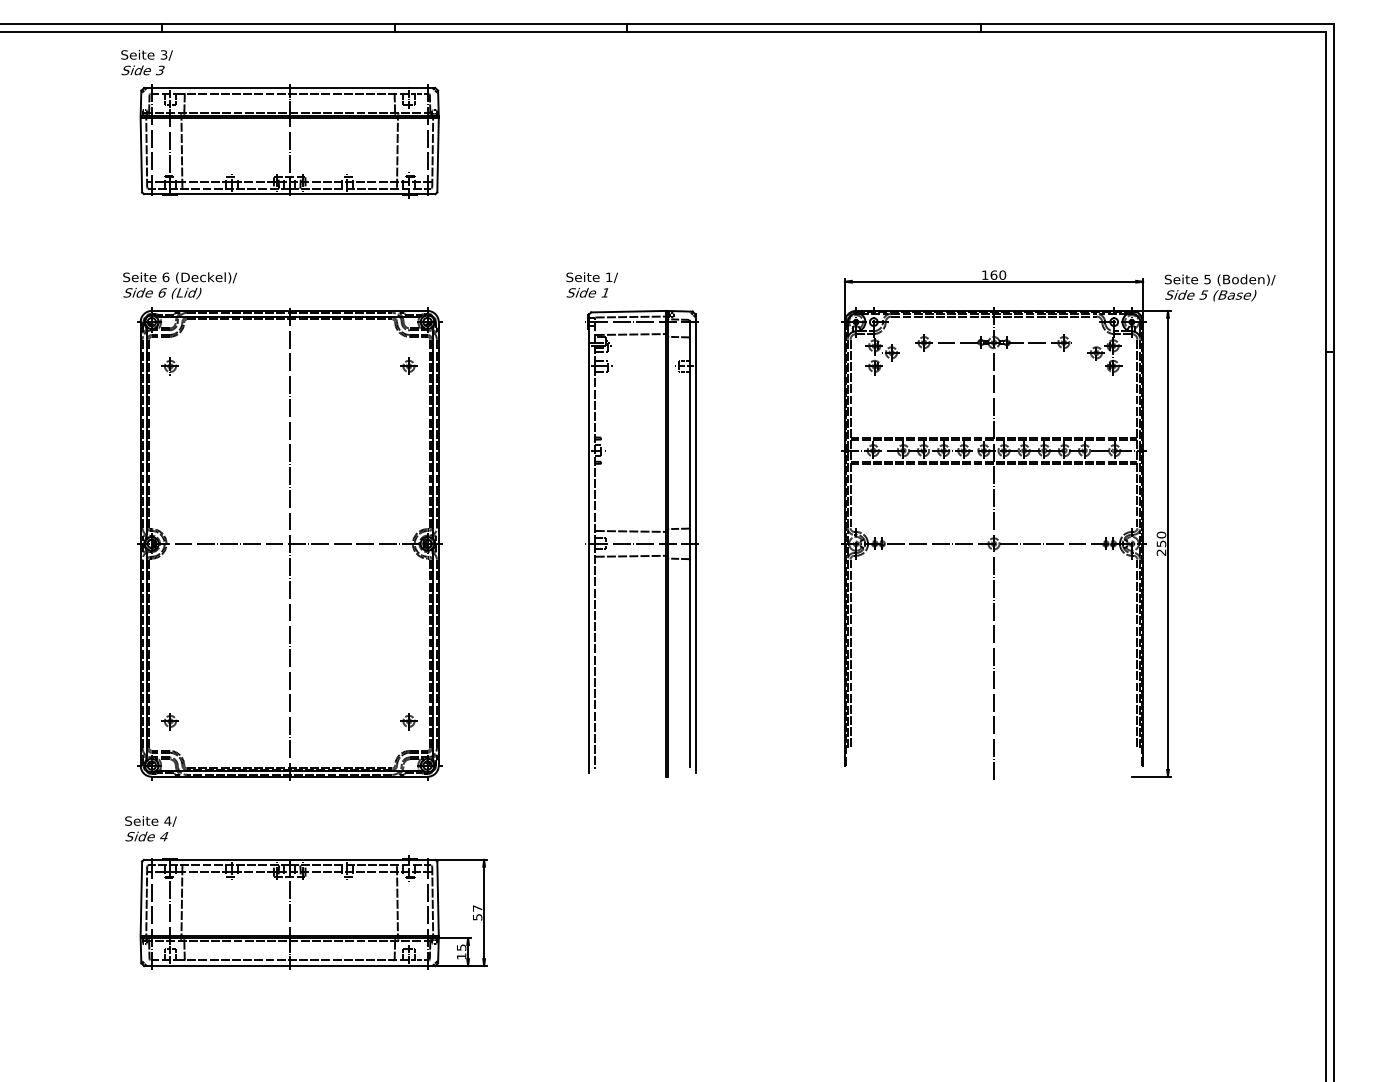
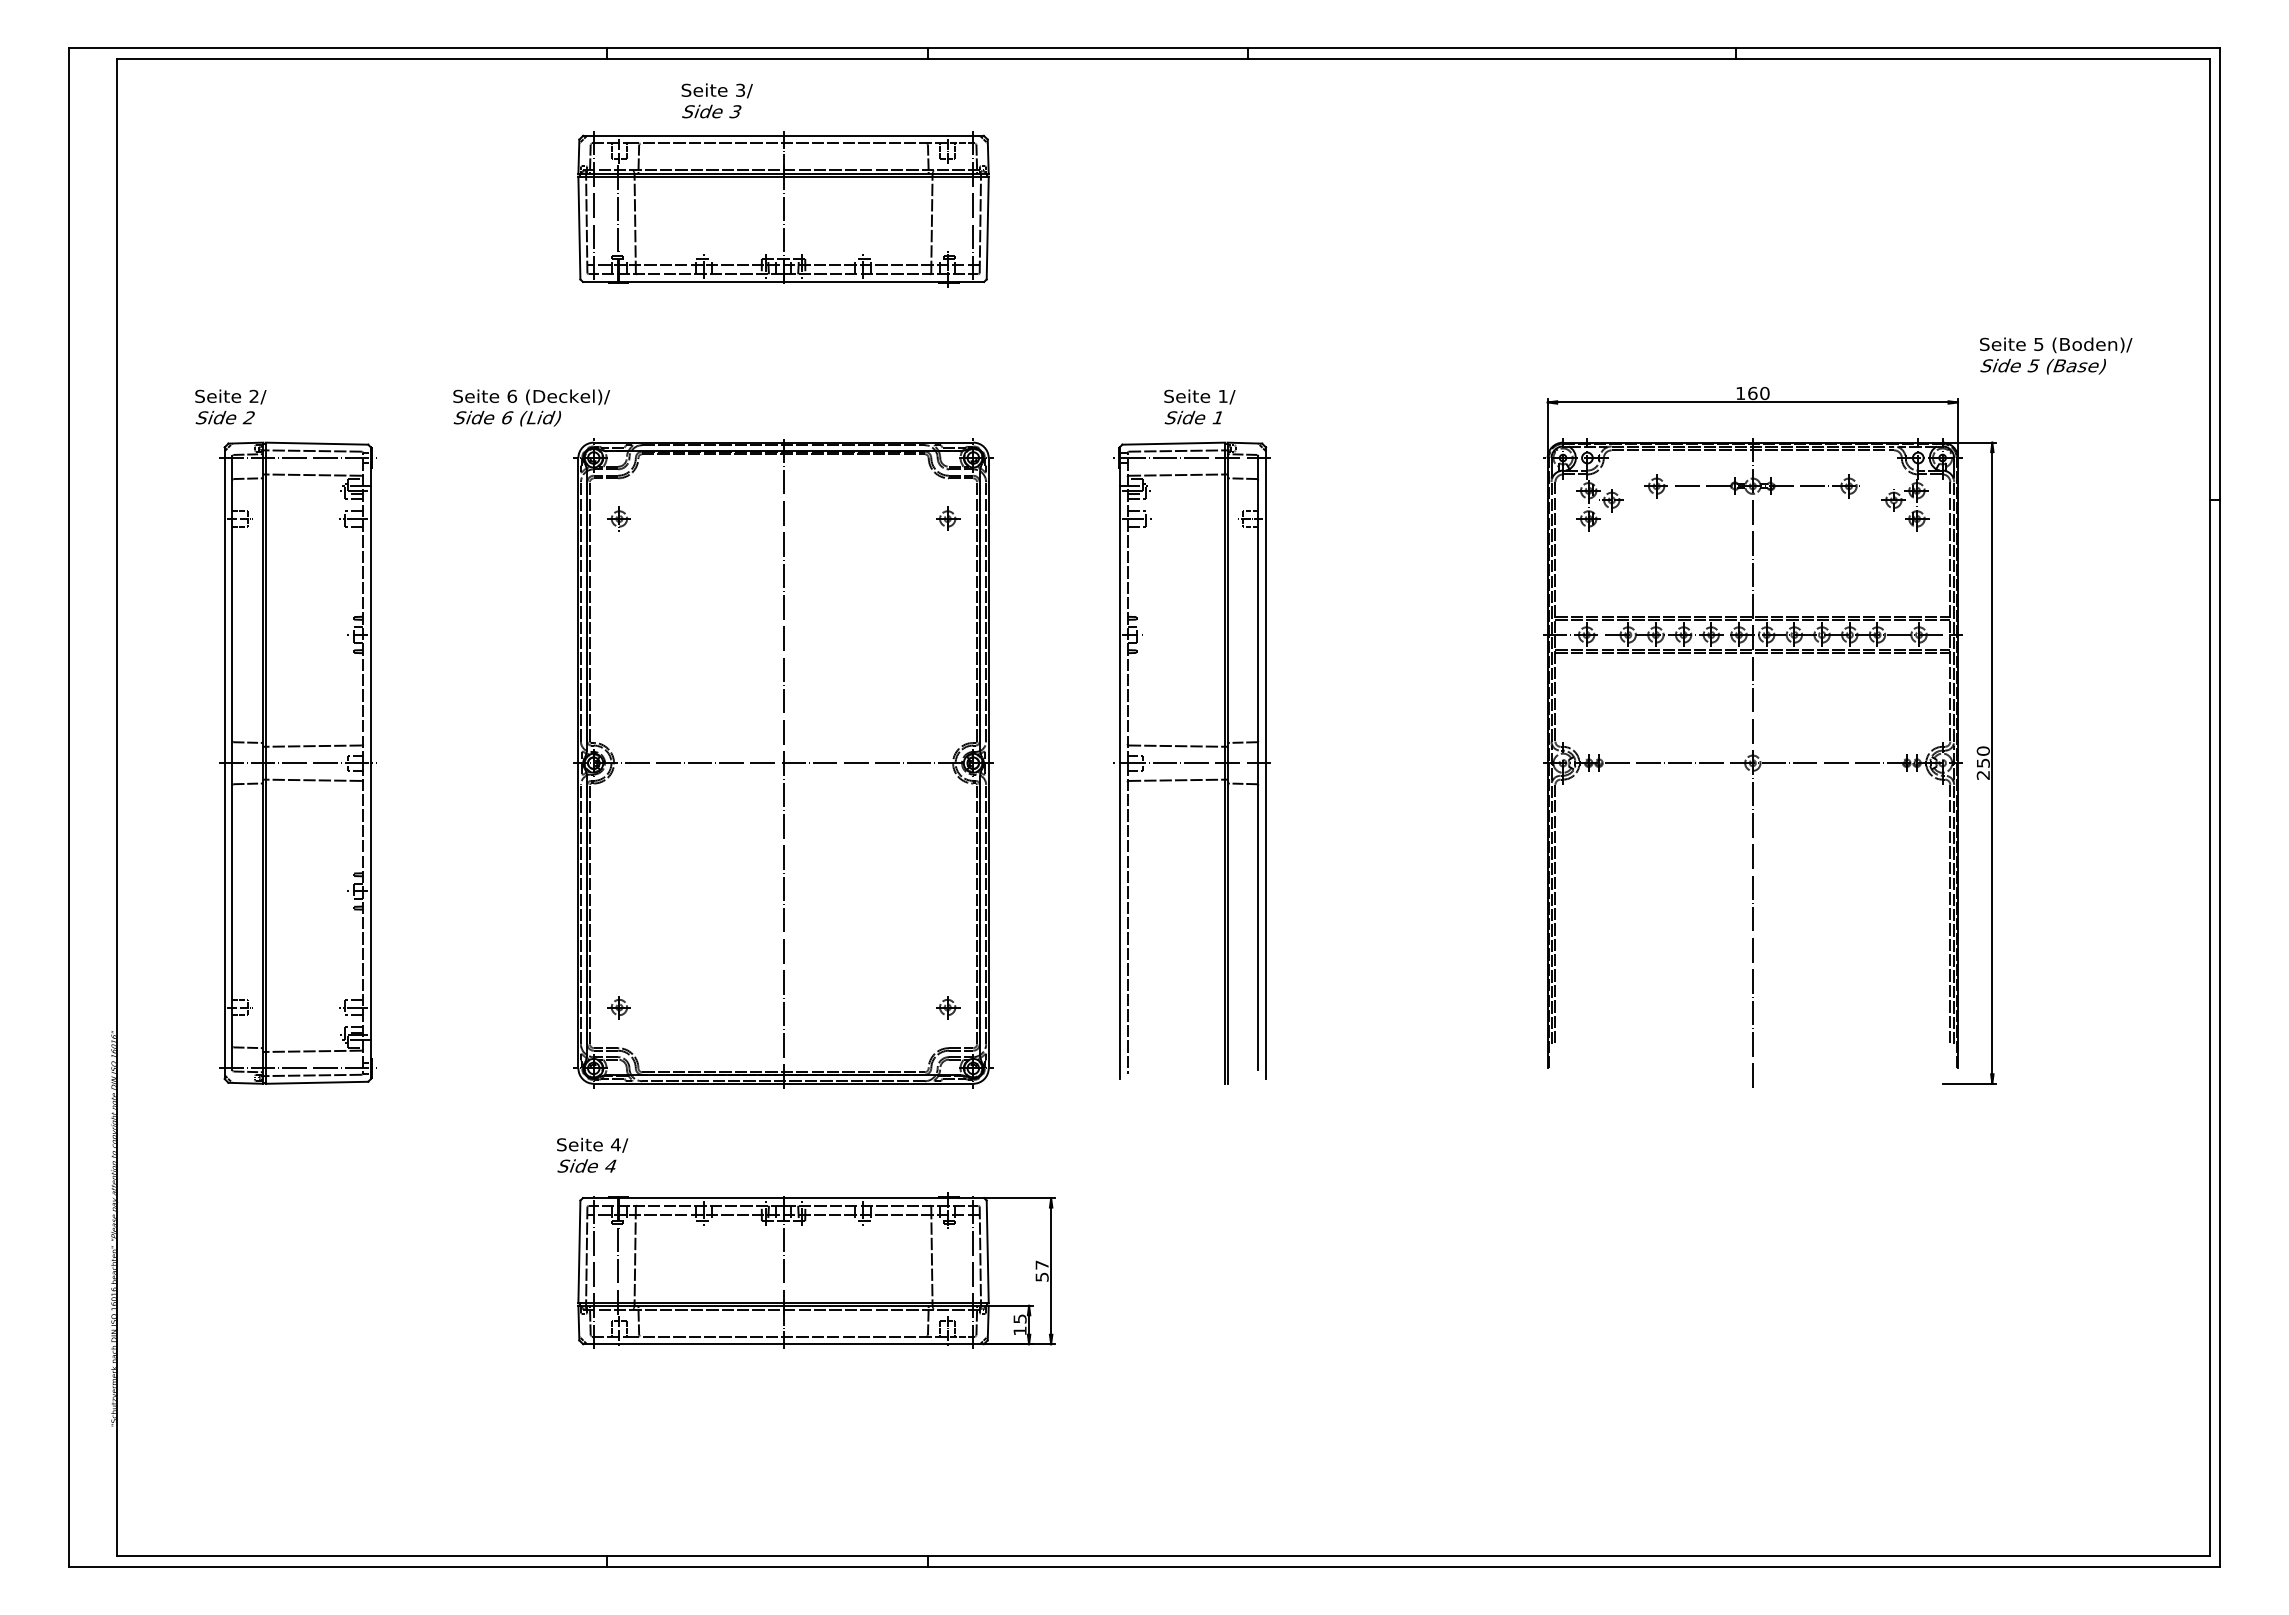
text: (146, 62) -> (716, 100), moved
text: (179, 285) -> (531, 407), moved
text: (1220, 287) -> (2056, 355), moved
part: (641, 543) -> (1191, 762), moved

